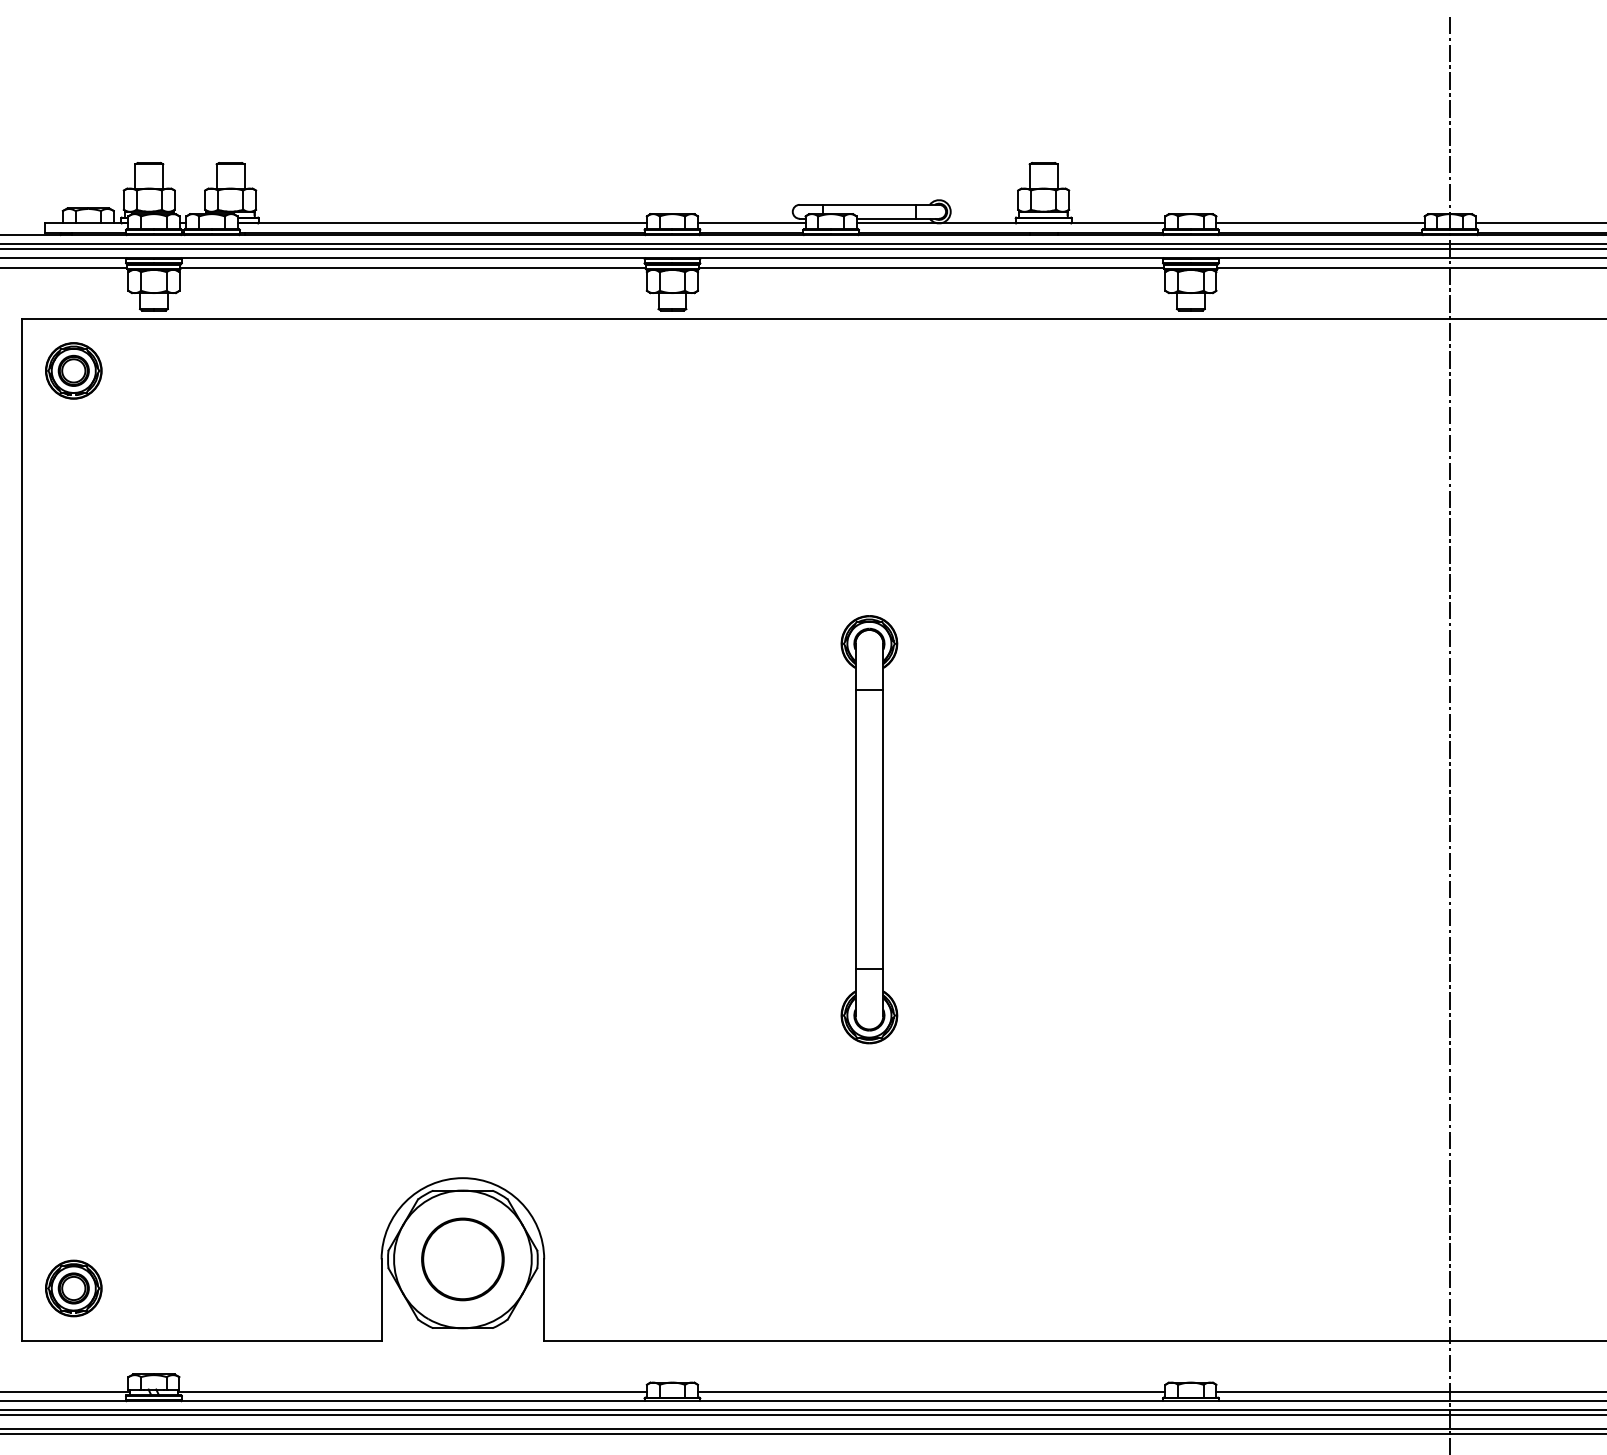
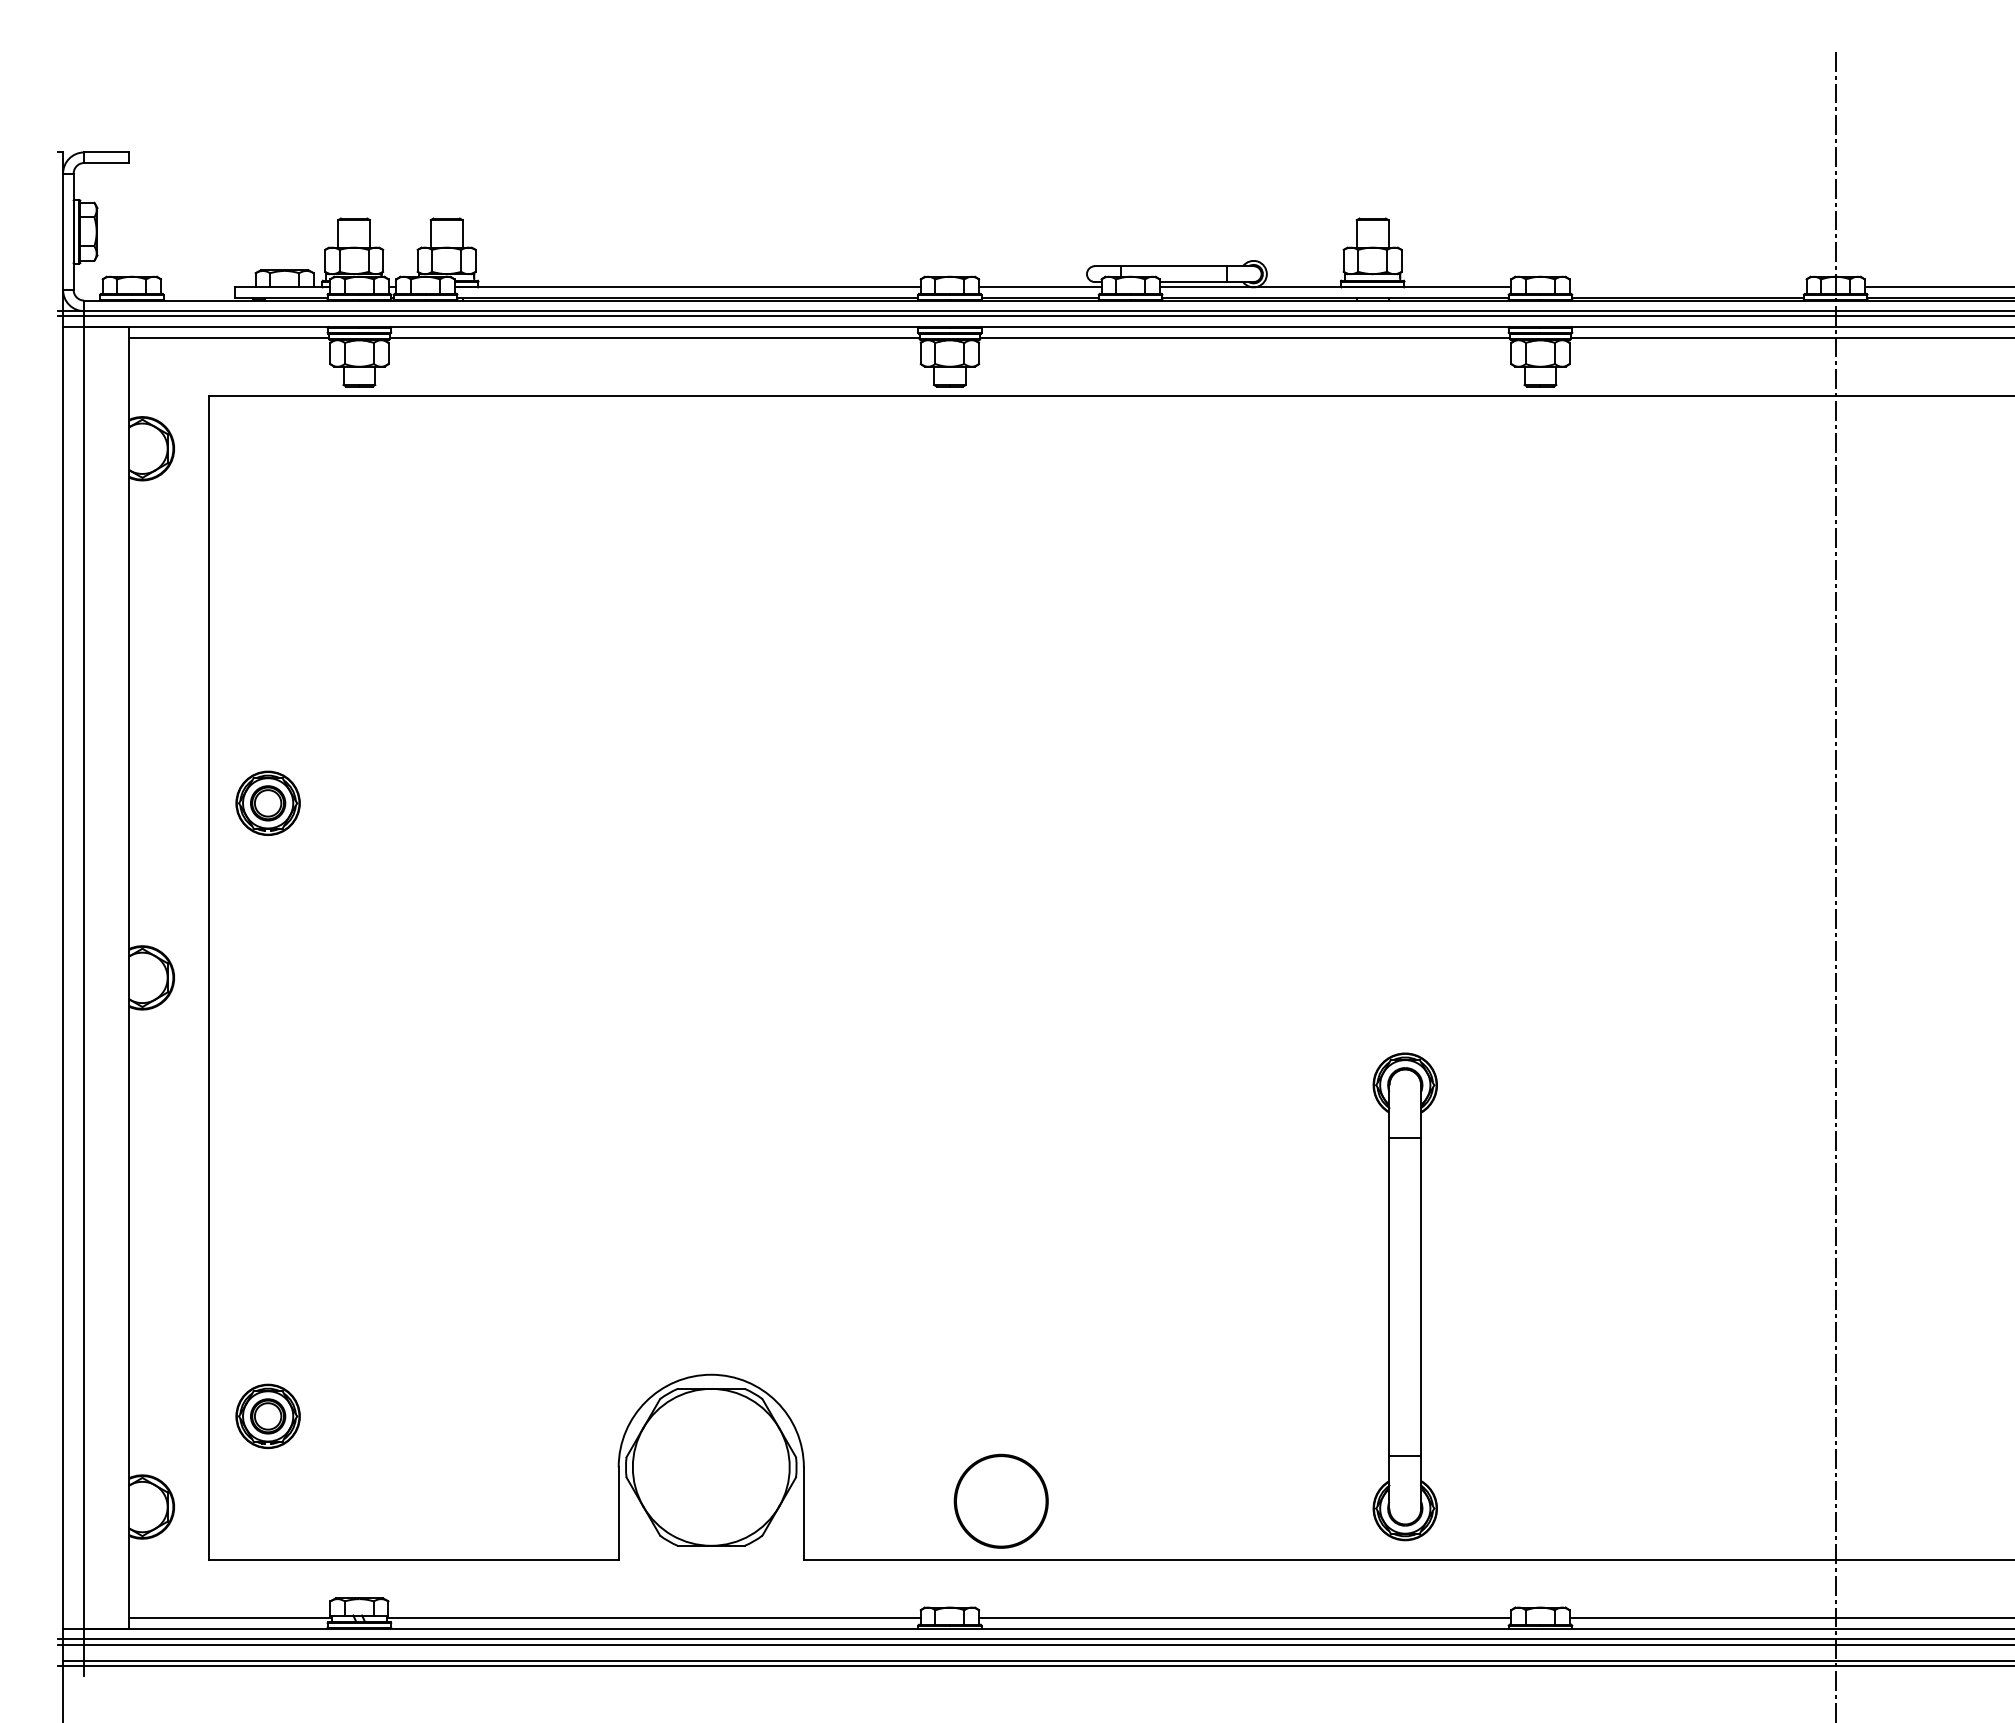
line: (1320, 223) -> (1687, 287), removed
part: (73, 370) -> (267, 802), moved
part: (868, 829) -> (1404, 1296), moved
part: (462, 1258) -> (1000, 1500), moved
part: (73, 1288) -> (267, 1416), moved

